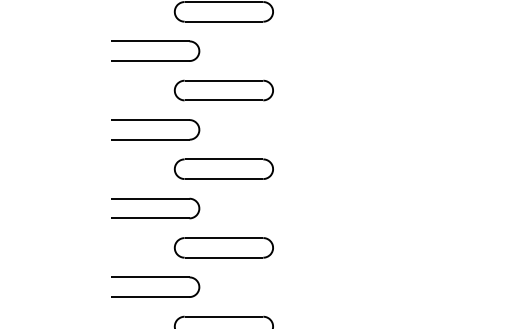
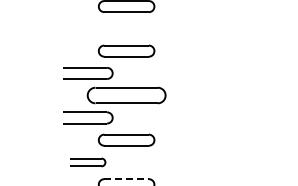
part: (156, 50) -> (88, 28), removed
part: (223, 168) -> (126, 95), size x1.4
part: (156, 287) -> (88, 162), size x0.7
line: (225, 317) -> (127, 179), solid -> dashed

